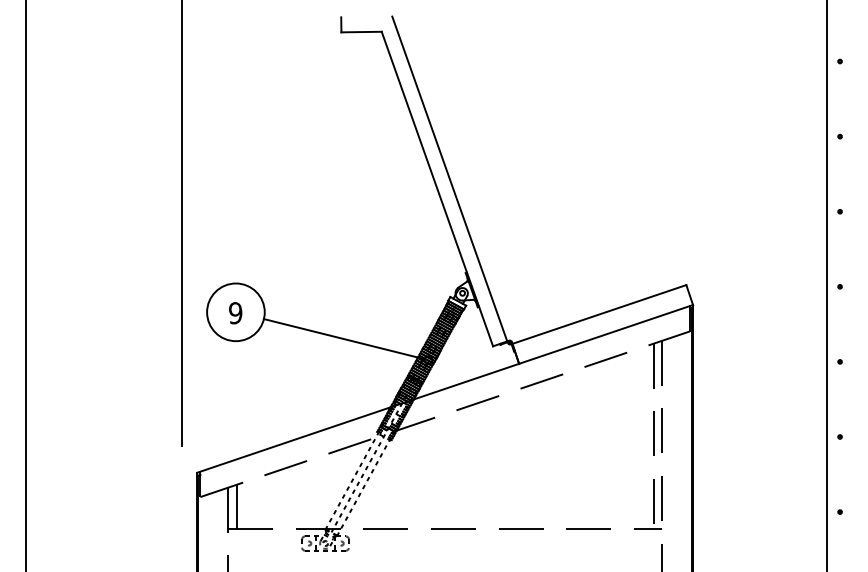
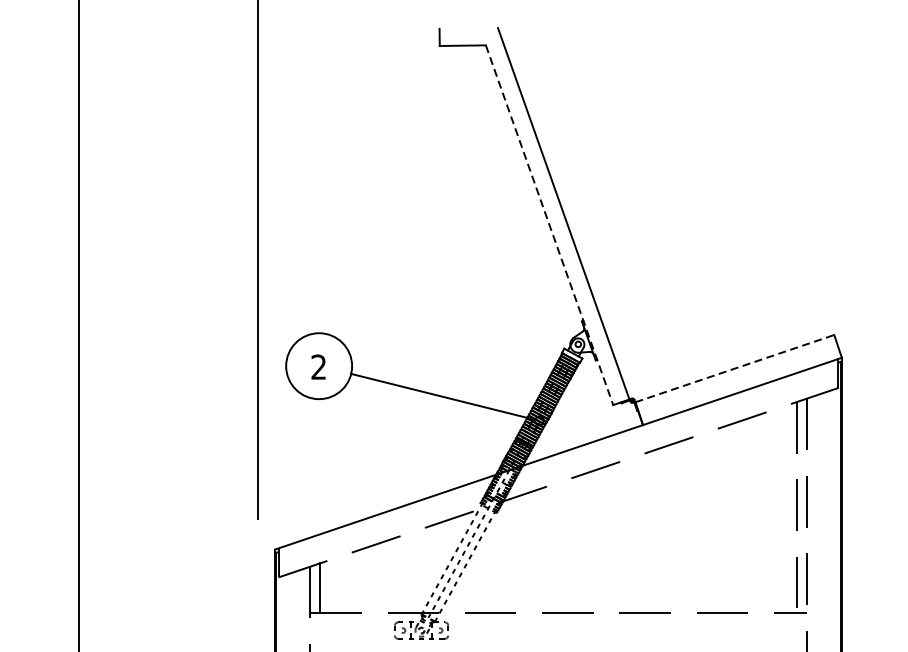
line: (437, 189) -> (549, 225), solid -> dashed
text: (235, 313) -> (318, 367), 9 -> 2
line: (599, 314) -> (734, 368), solid -> dashed

